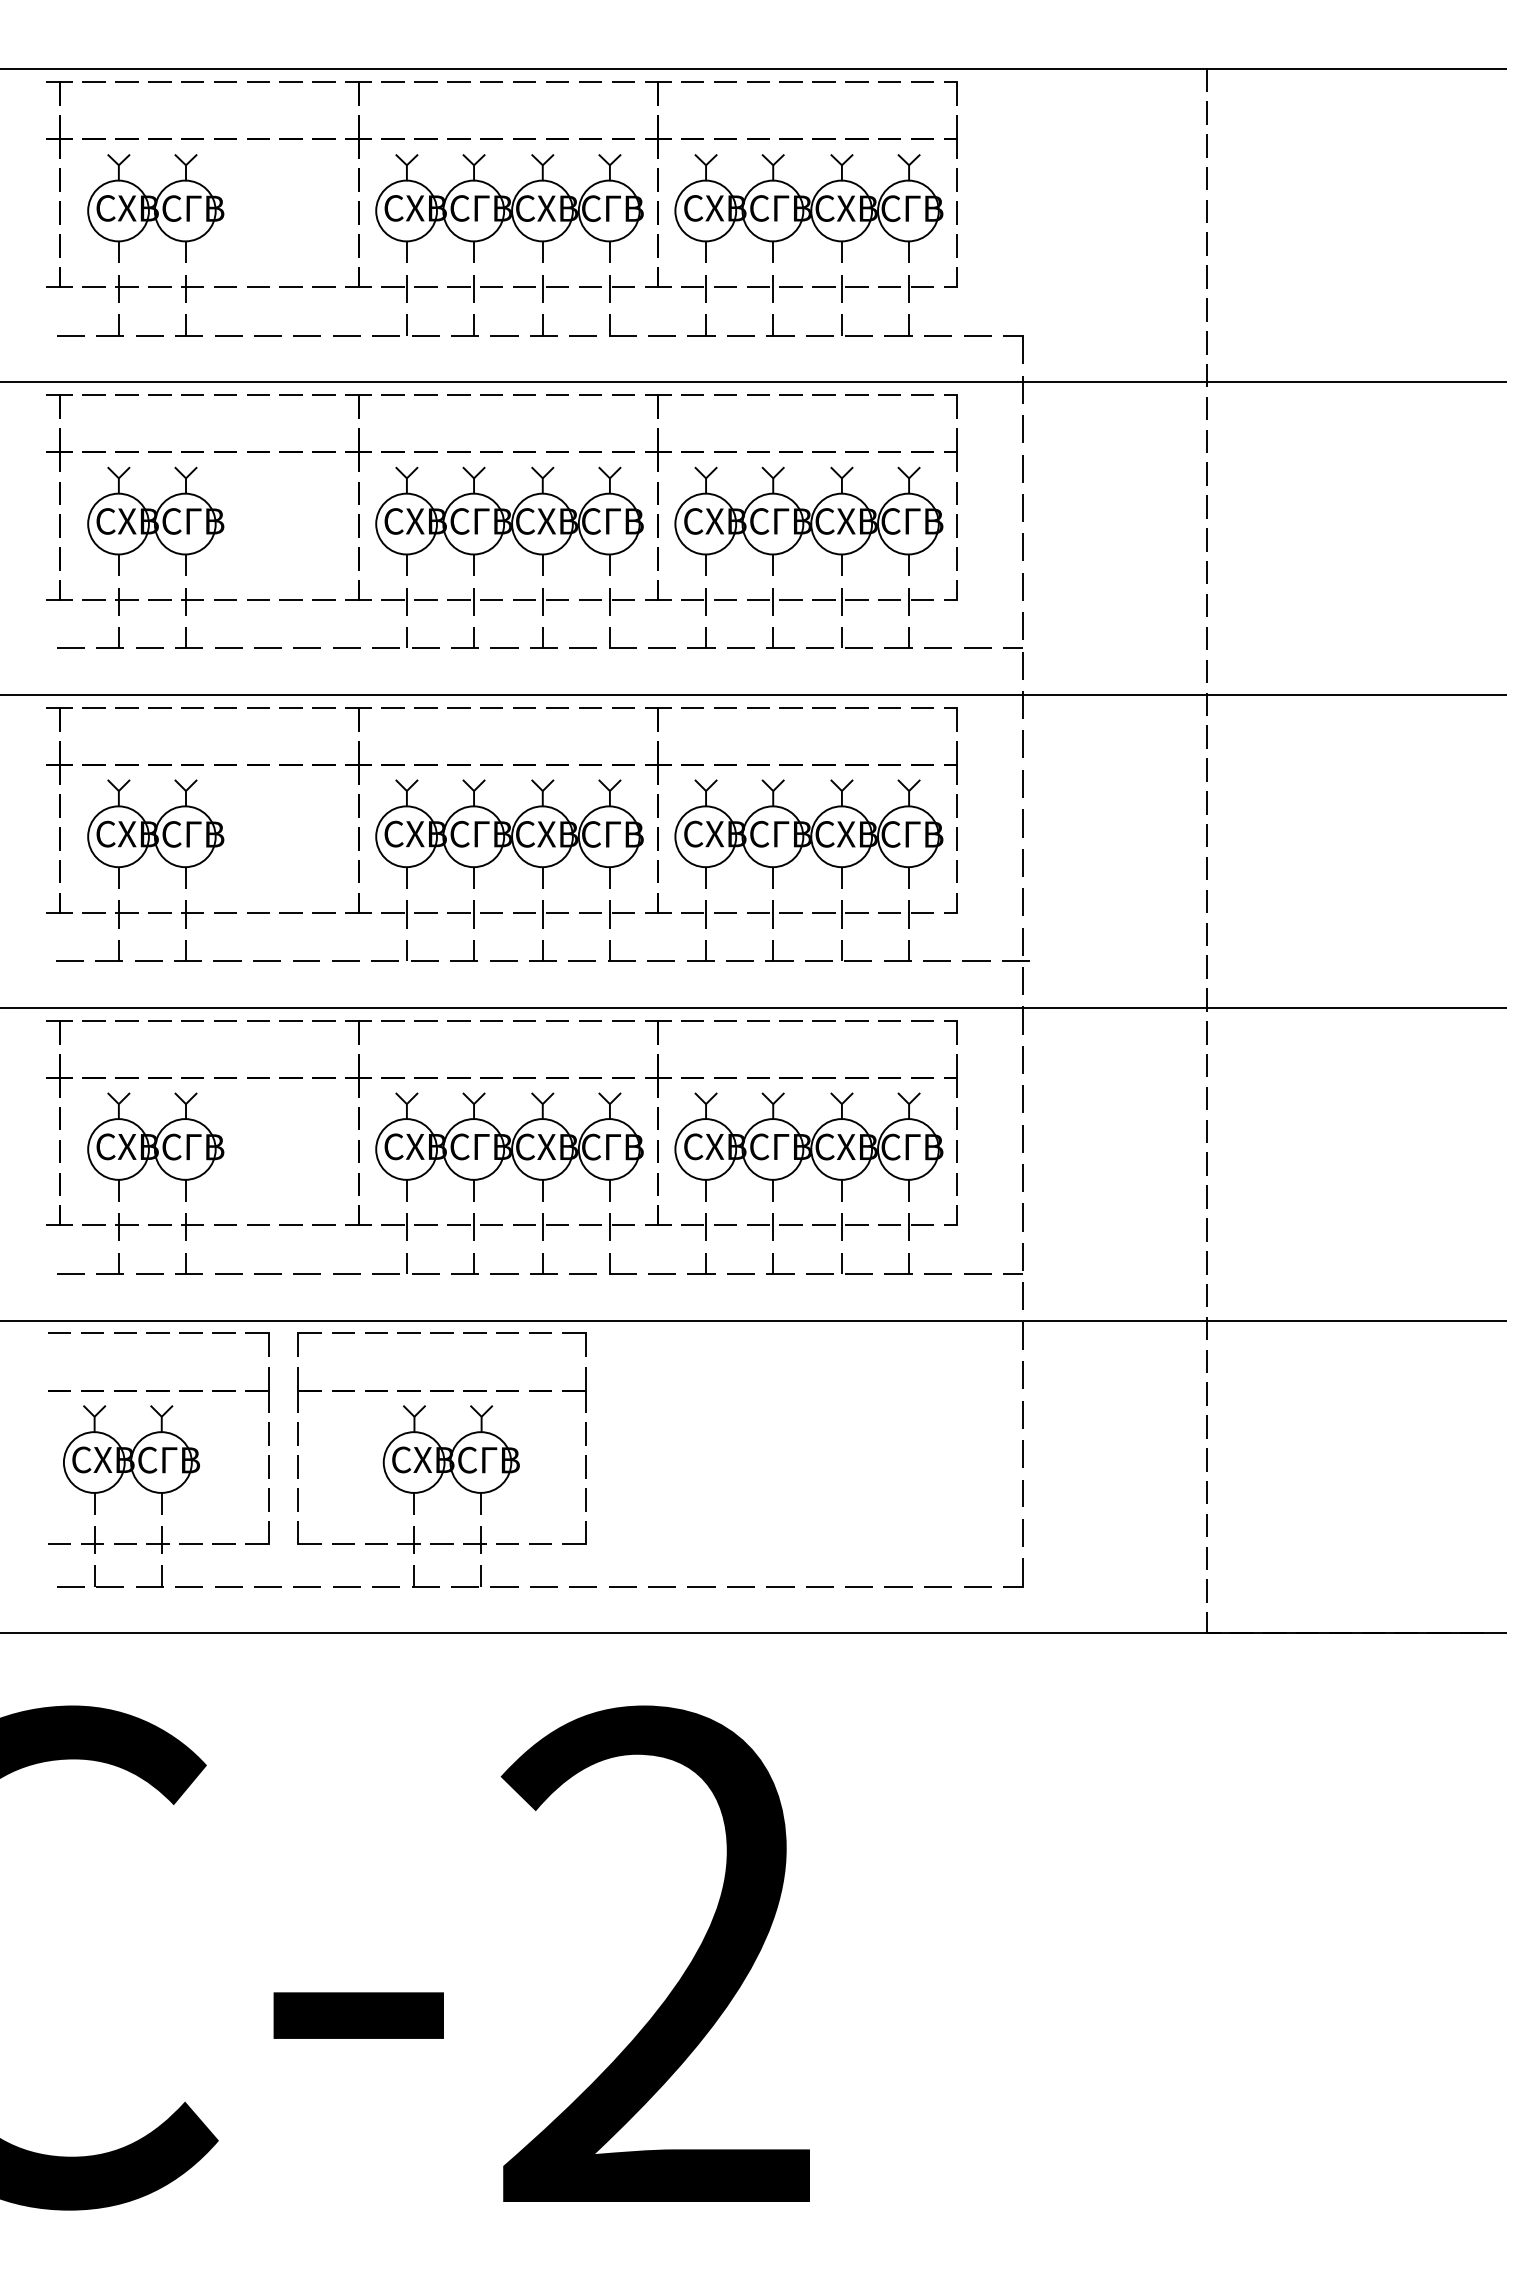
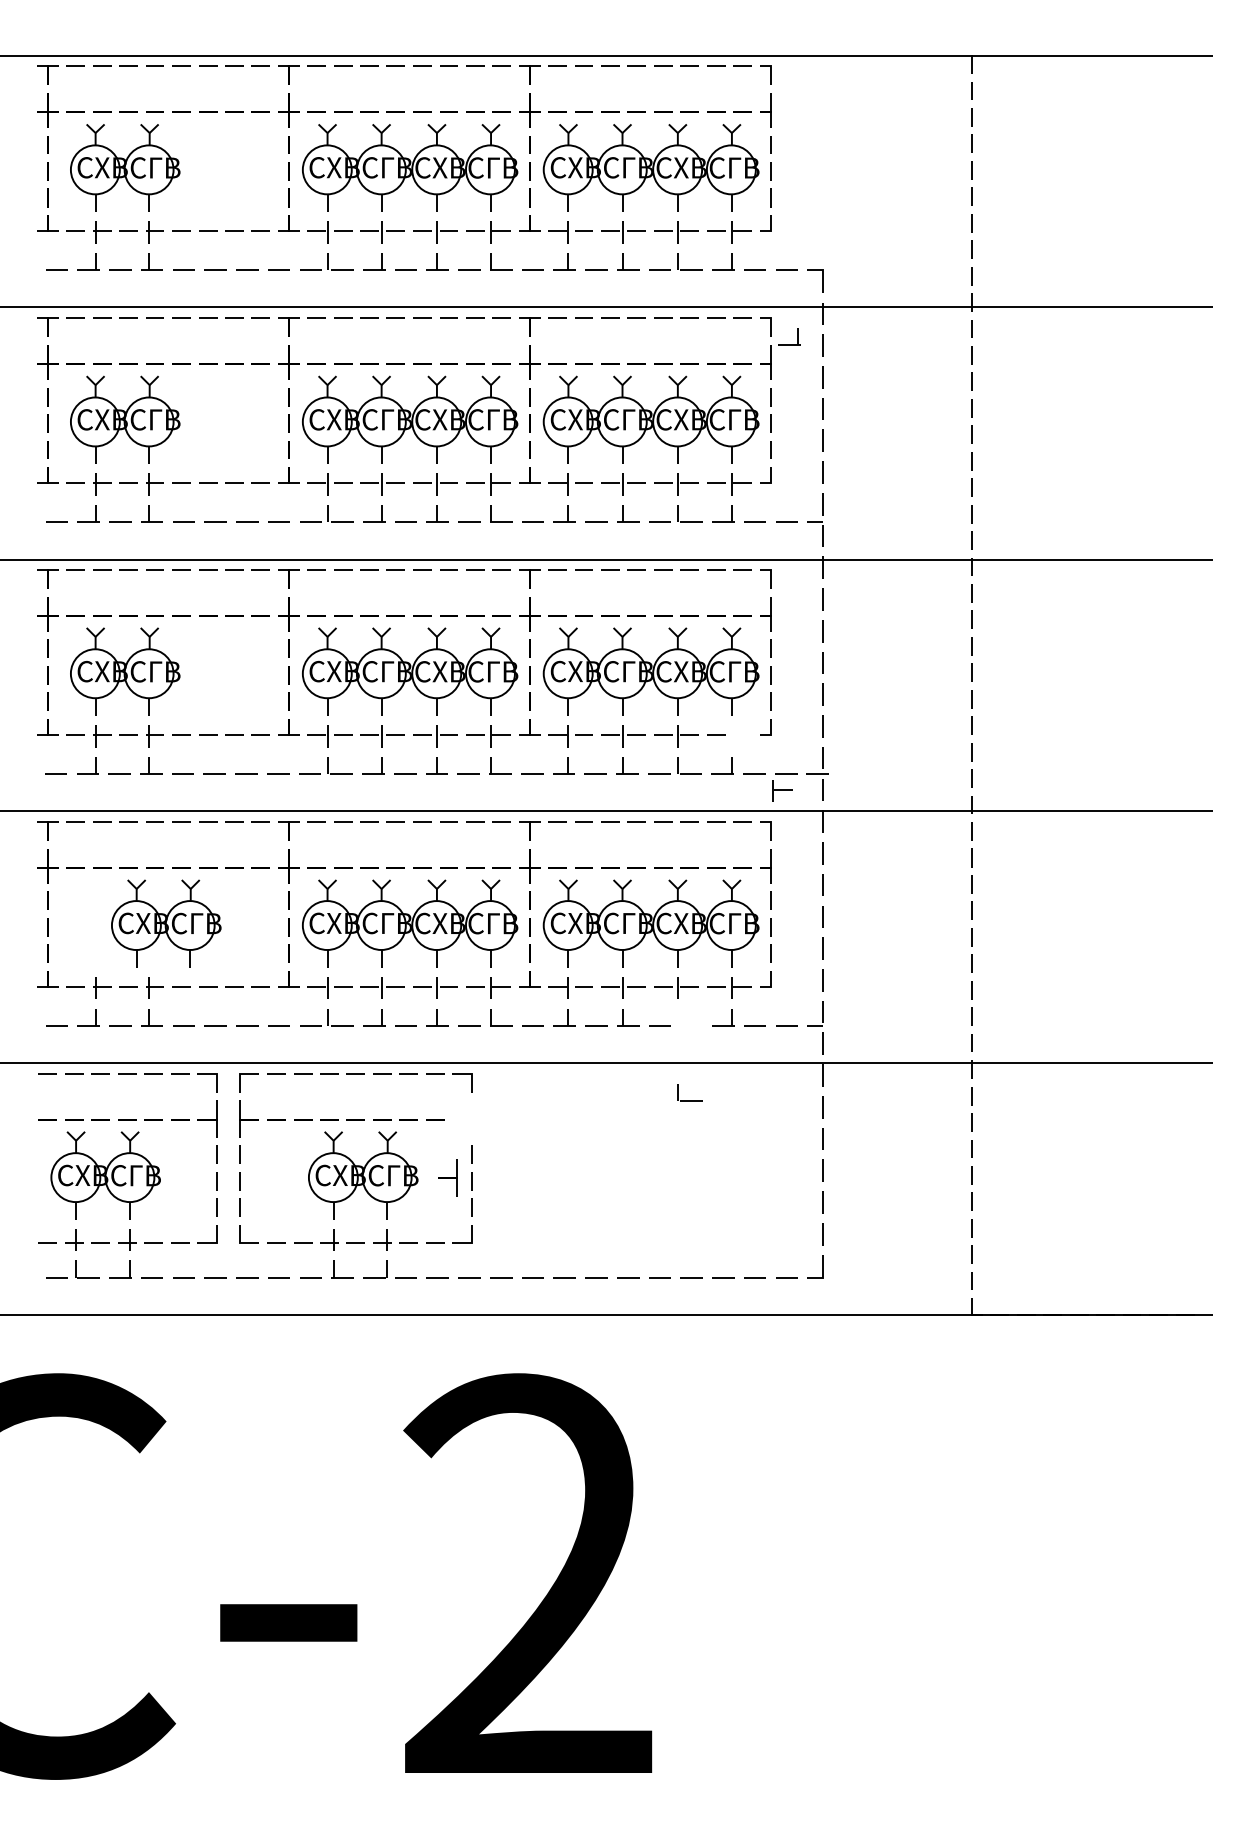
part: (990, 418) -> (797, 336), added
part: (920, 914) -> (782, 791), moved
part: (155, 1146) -> (166, 923), moved
part: (856, 1273) -> (689, 1100), moved
line: (574, 1390) -> (448, 1178), moved

